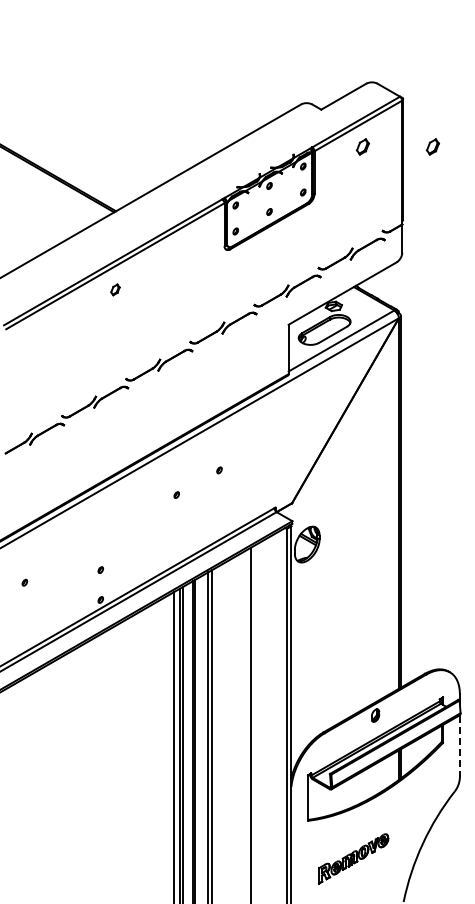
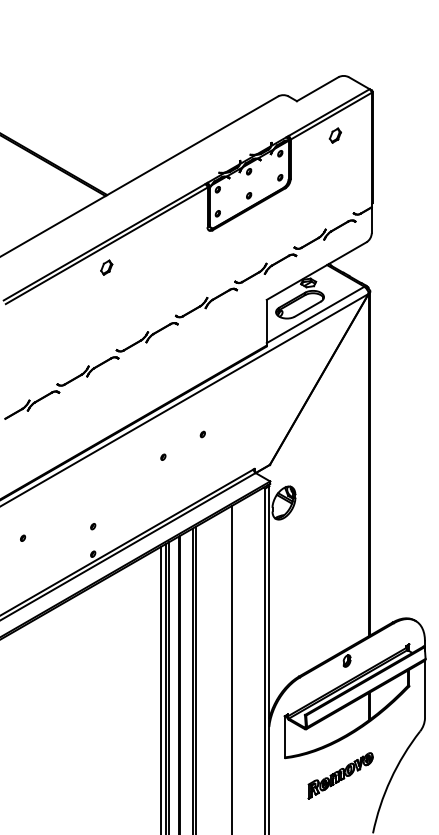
part: (432, 146) -> (399, 135), removed
part: (115, 289) -> (106, 267), size x1.43
line: (459, 745) -> (424, 688), dashed -> solid
part: (353, 858) -> (340, 775), moved

